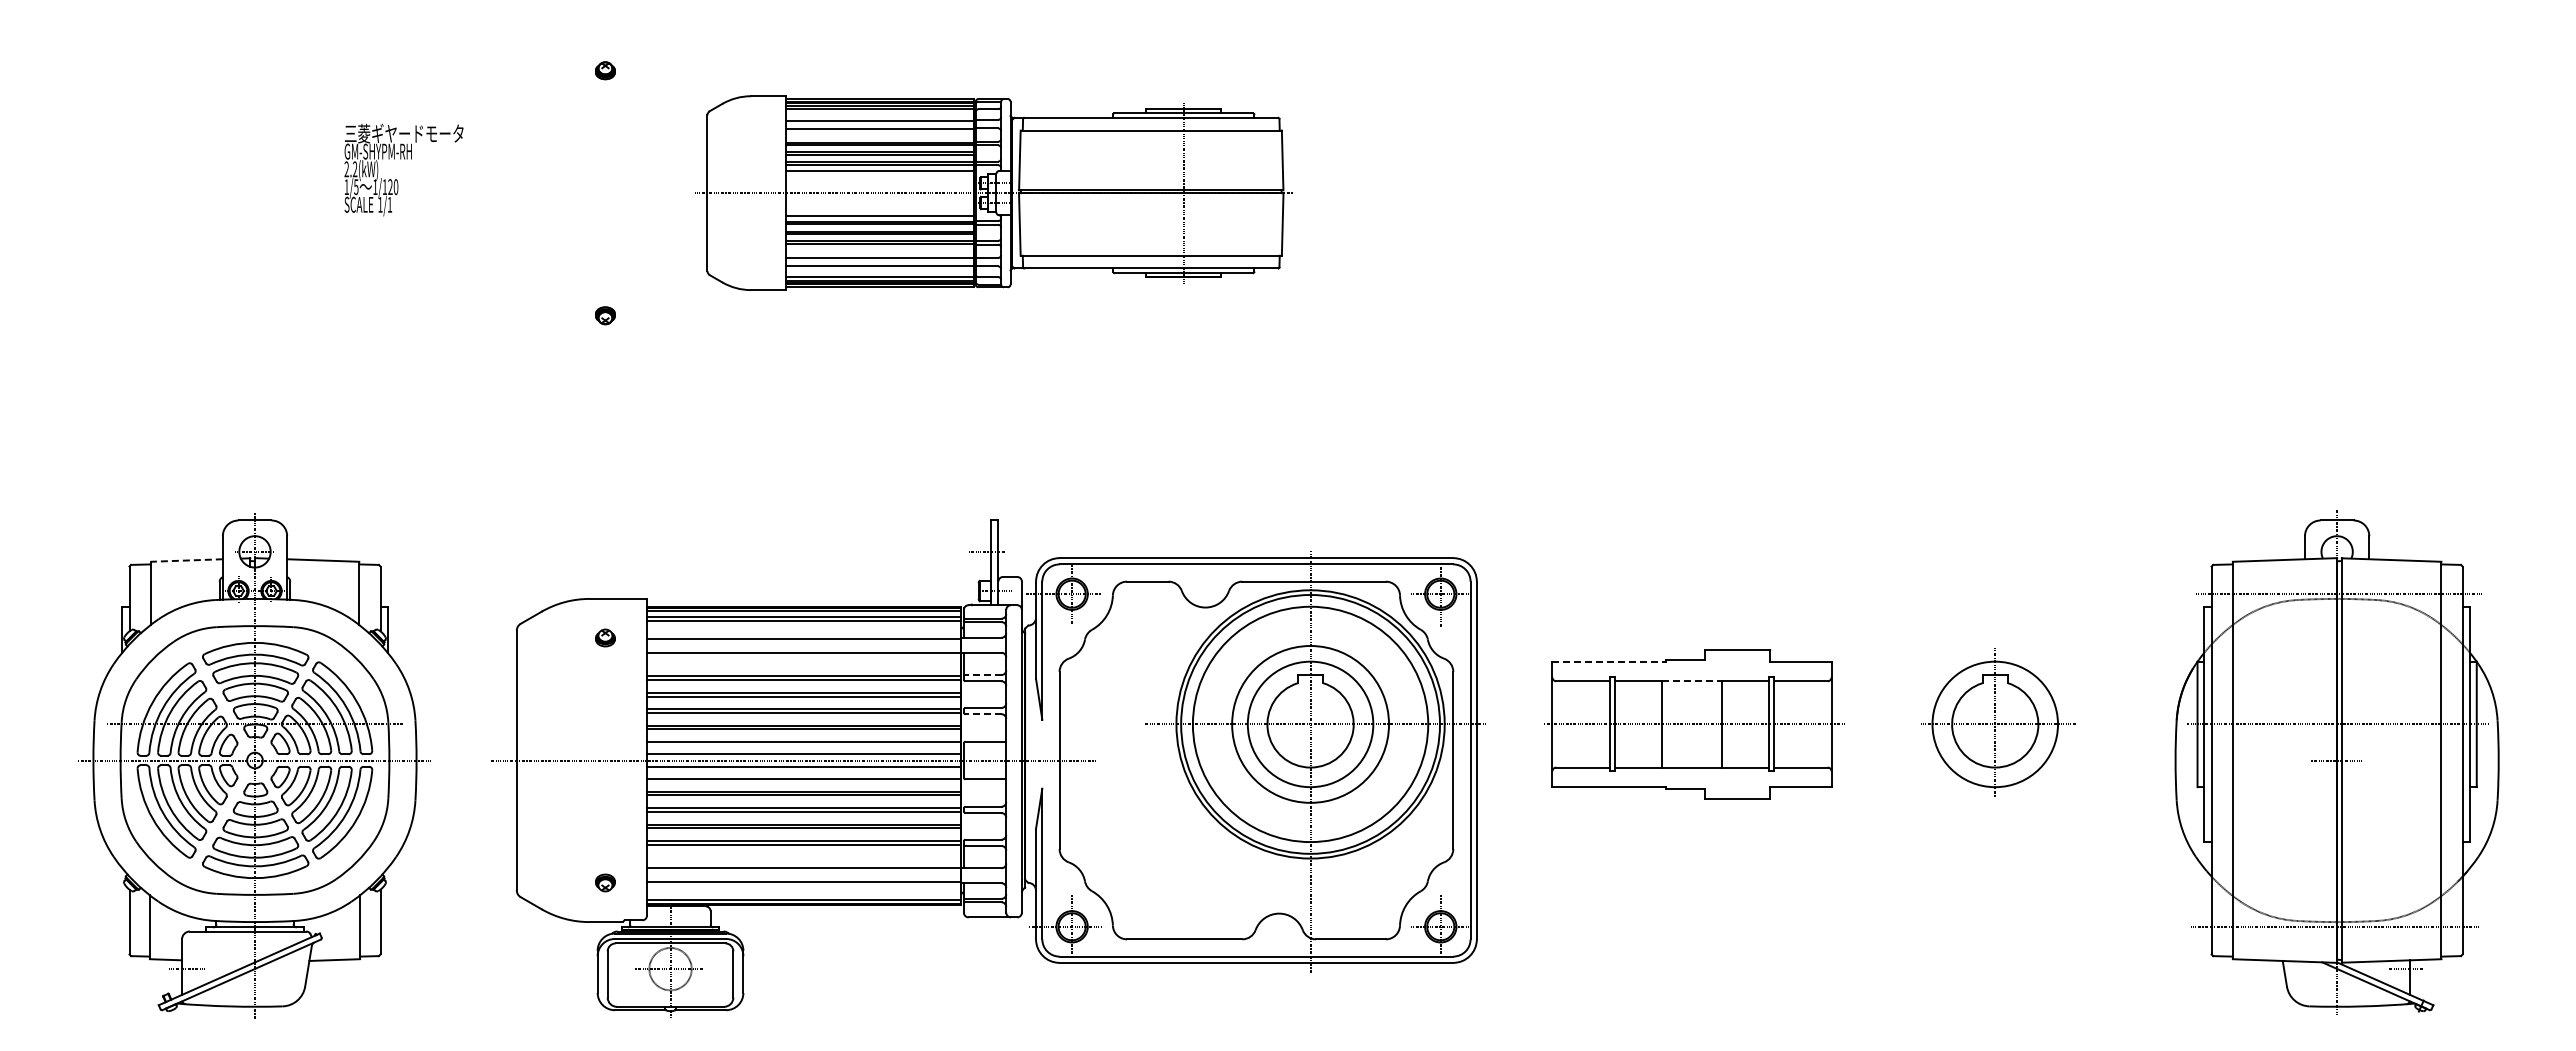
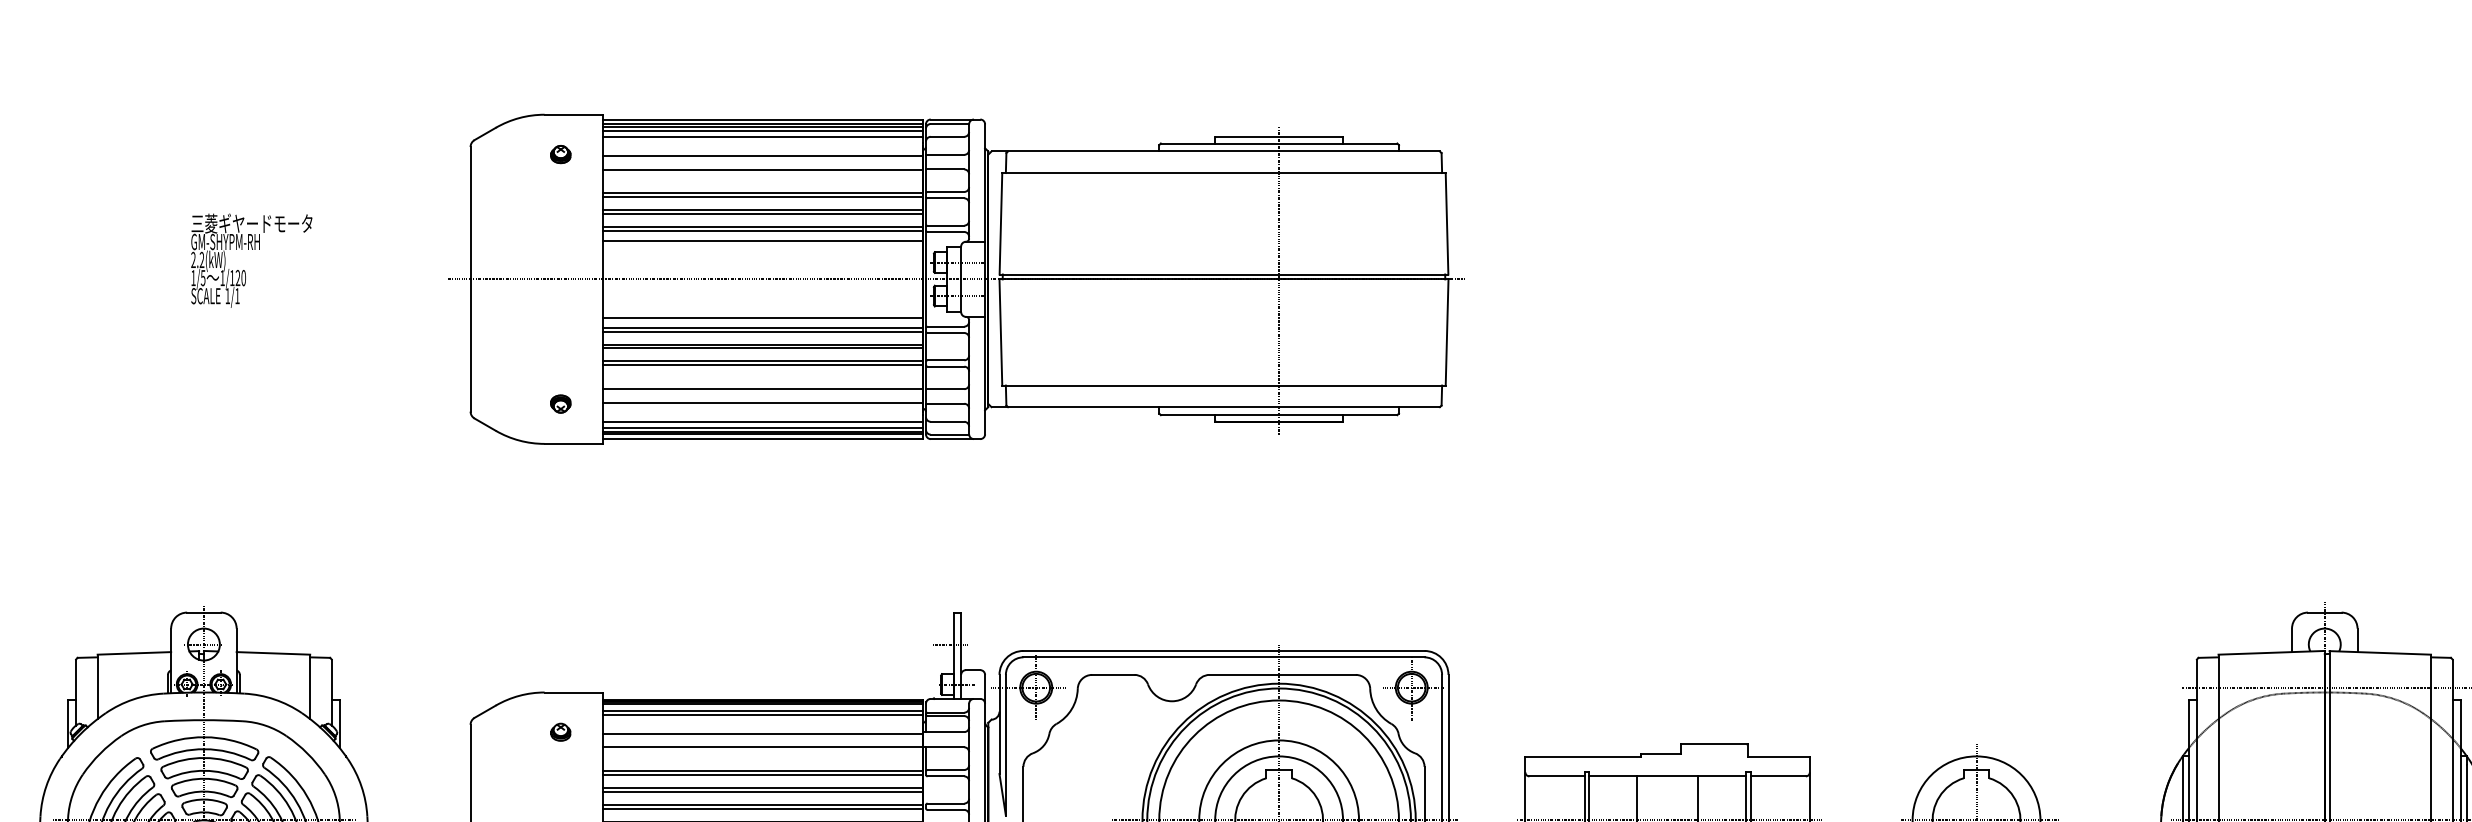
text: (403, 169) -> (251, 260), moved
part: (993, 192) -> (956, 278), size x1.67
line: (186, 560) -> (134, 653), dashed -> solid
line: (1609, 661) -> (1583, 756), dashed -> solid
line: (983, 675) -> (945, 770), dashed -> solid
line: (1691, 680) -> (1667, 775), dashed -> solid
line: (983, 714) -> (945, 810), dashed -> solid

